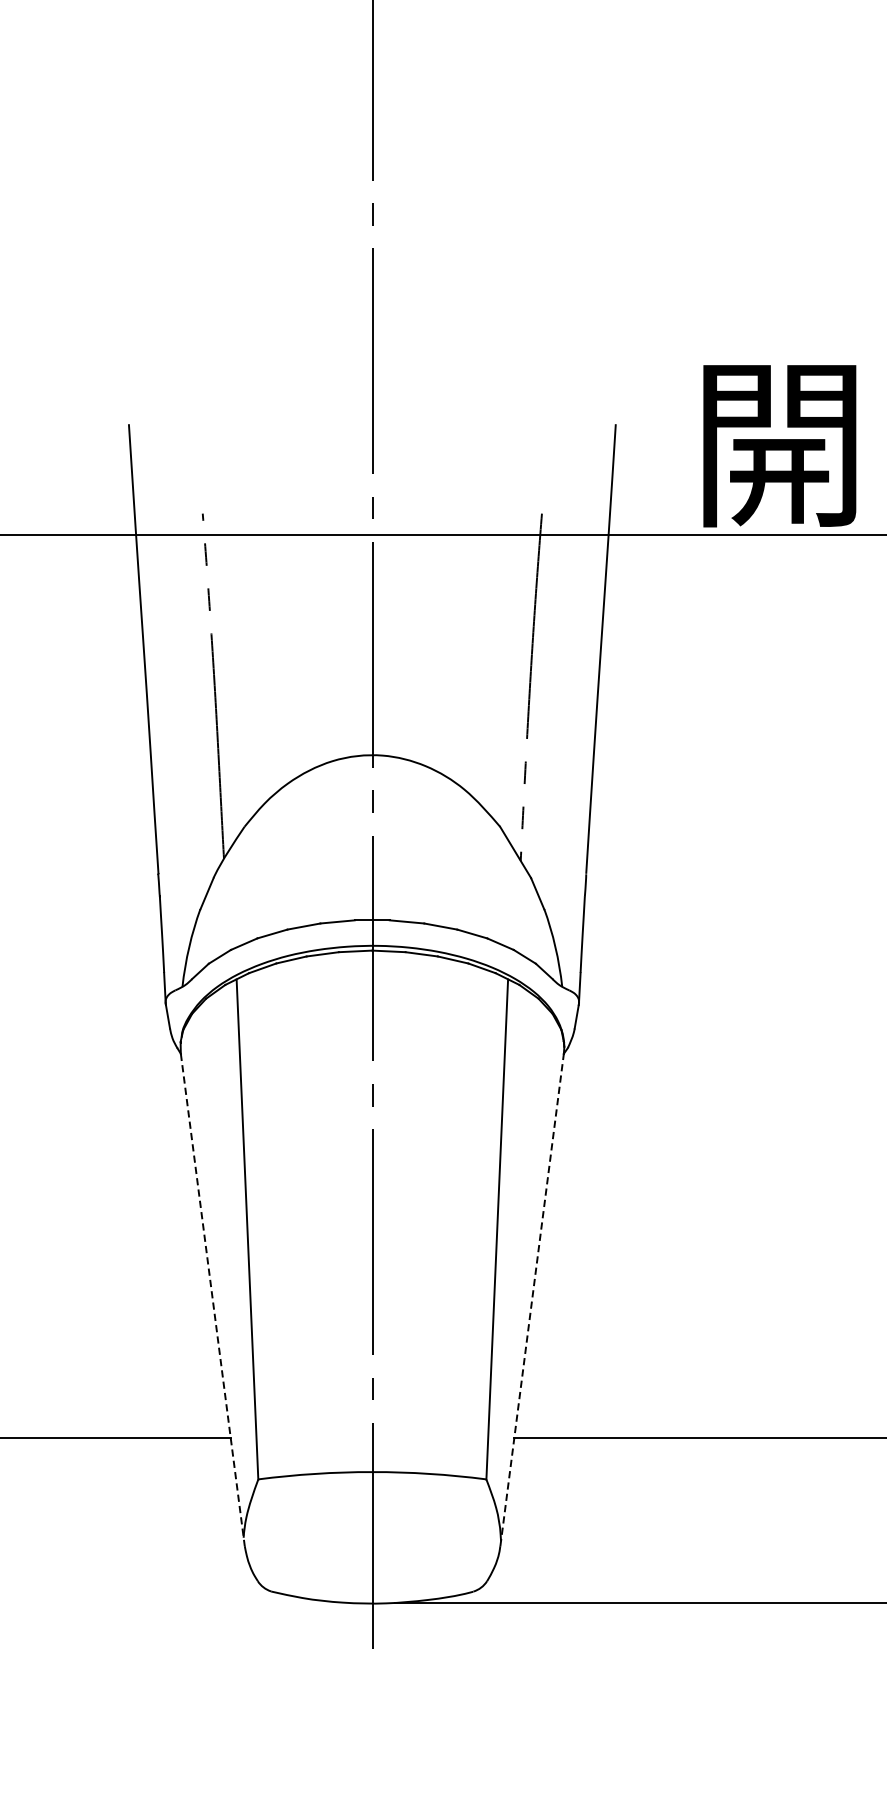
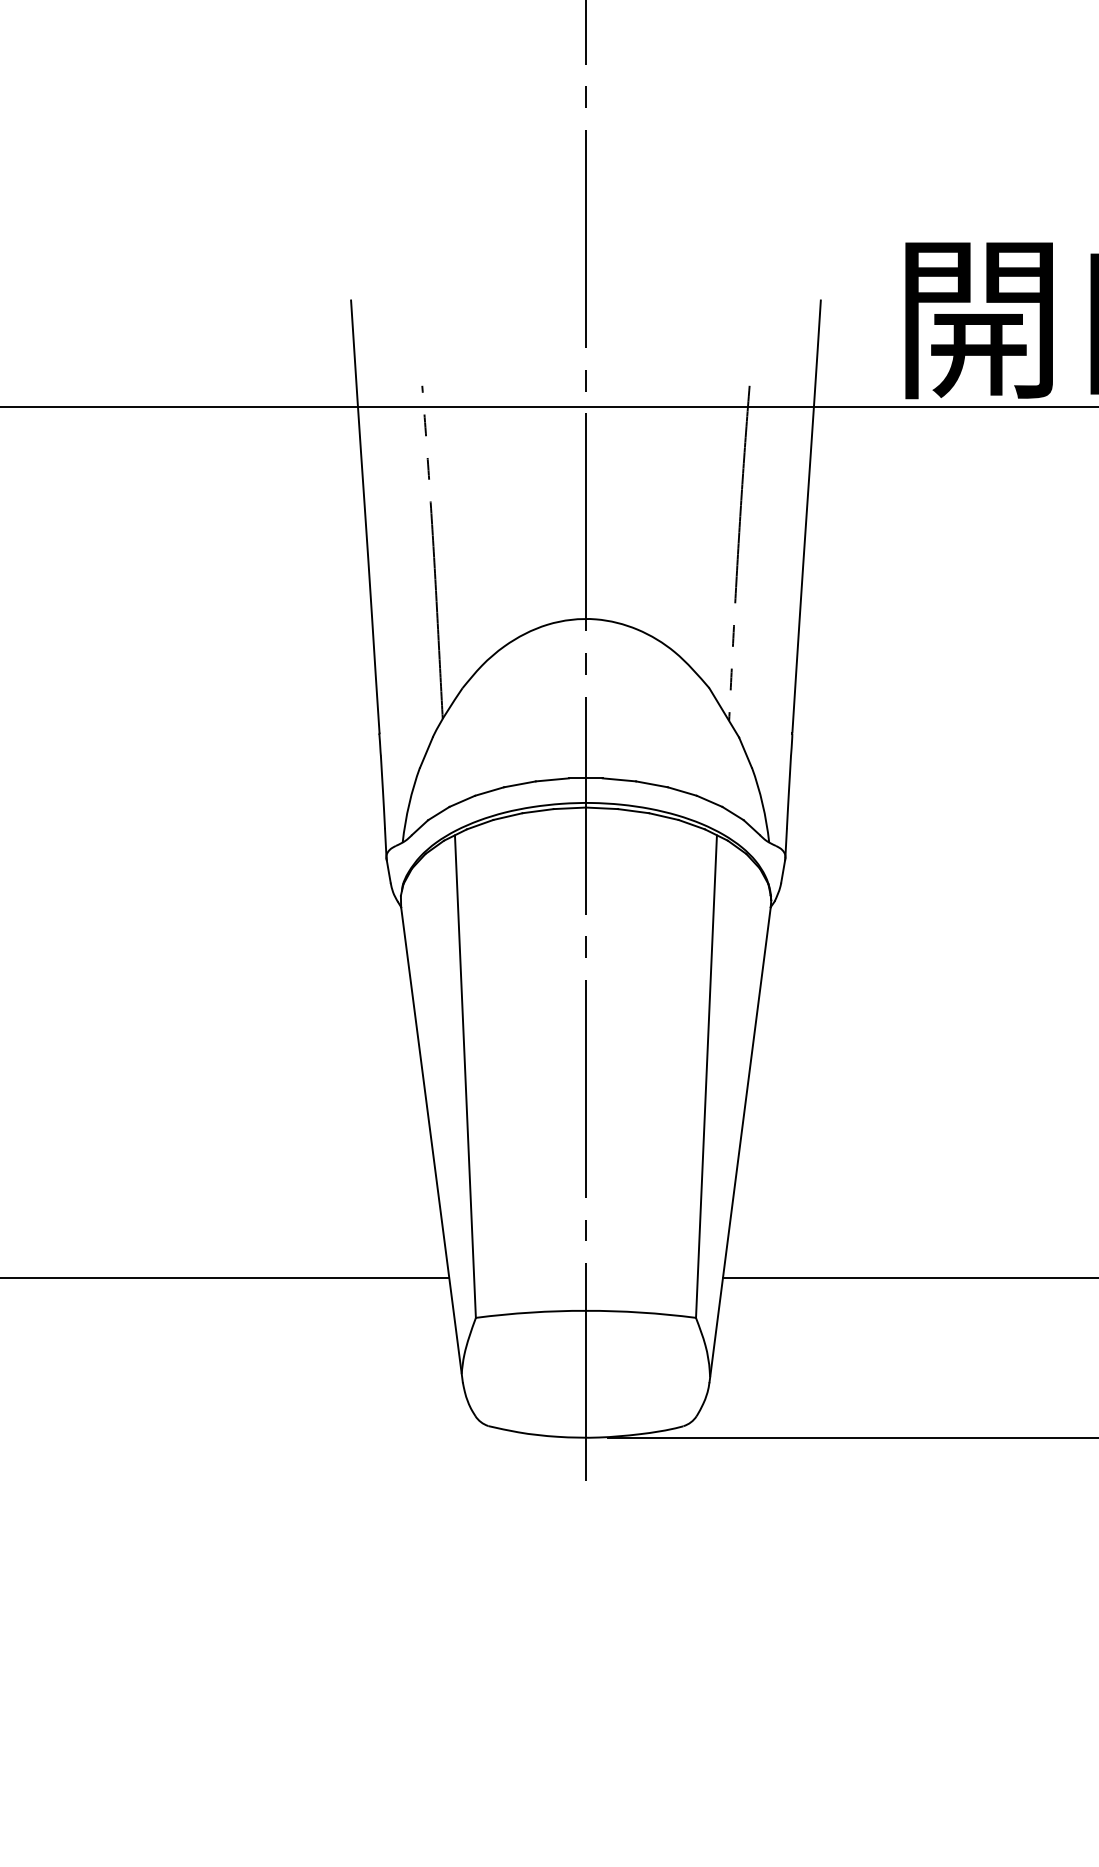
line: (212, 1299) -> (431, 1144), dashed -> solid
line: (532, 1299) -> (740, 1144), dashed -> solid

